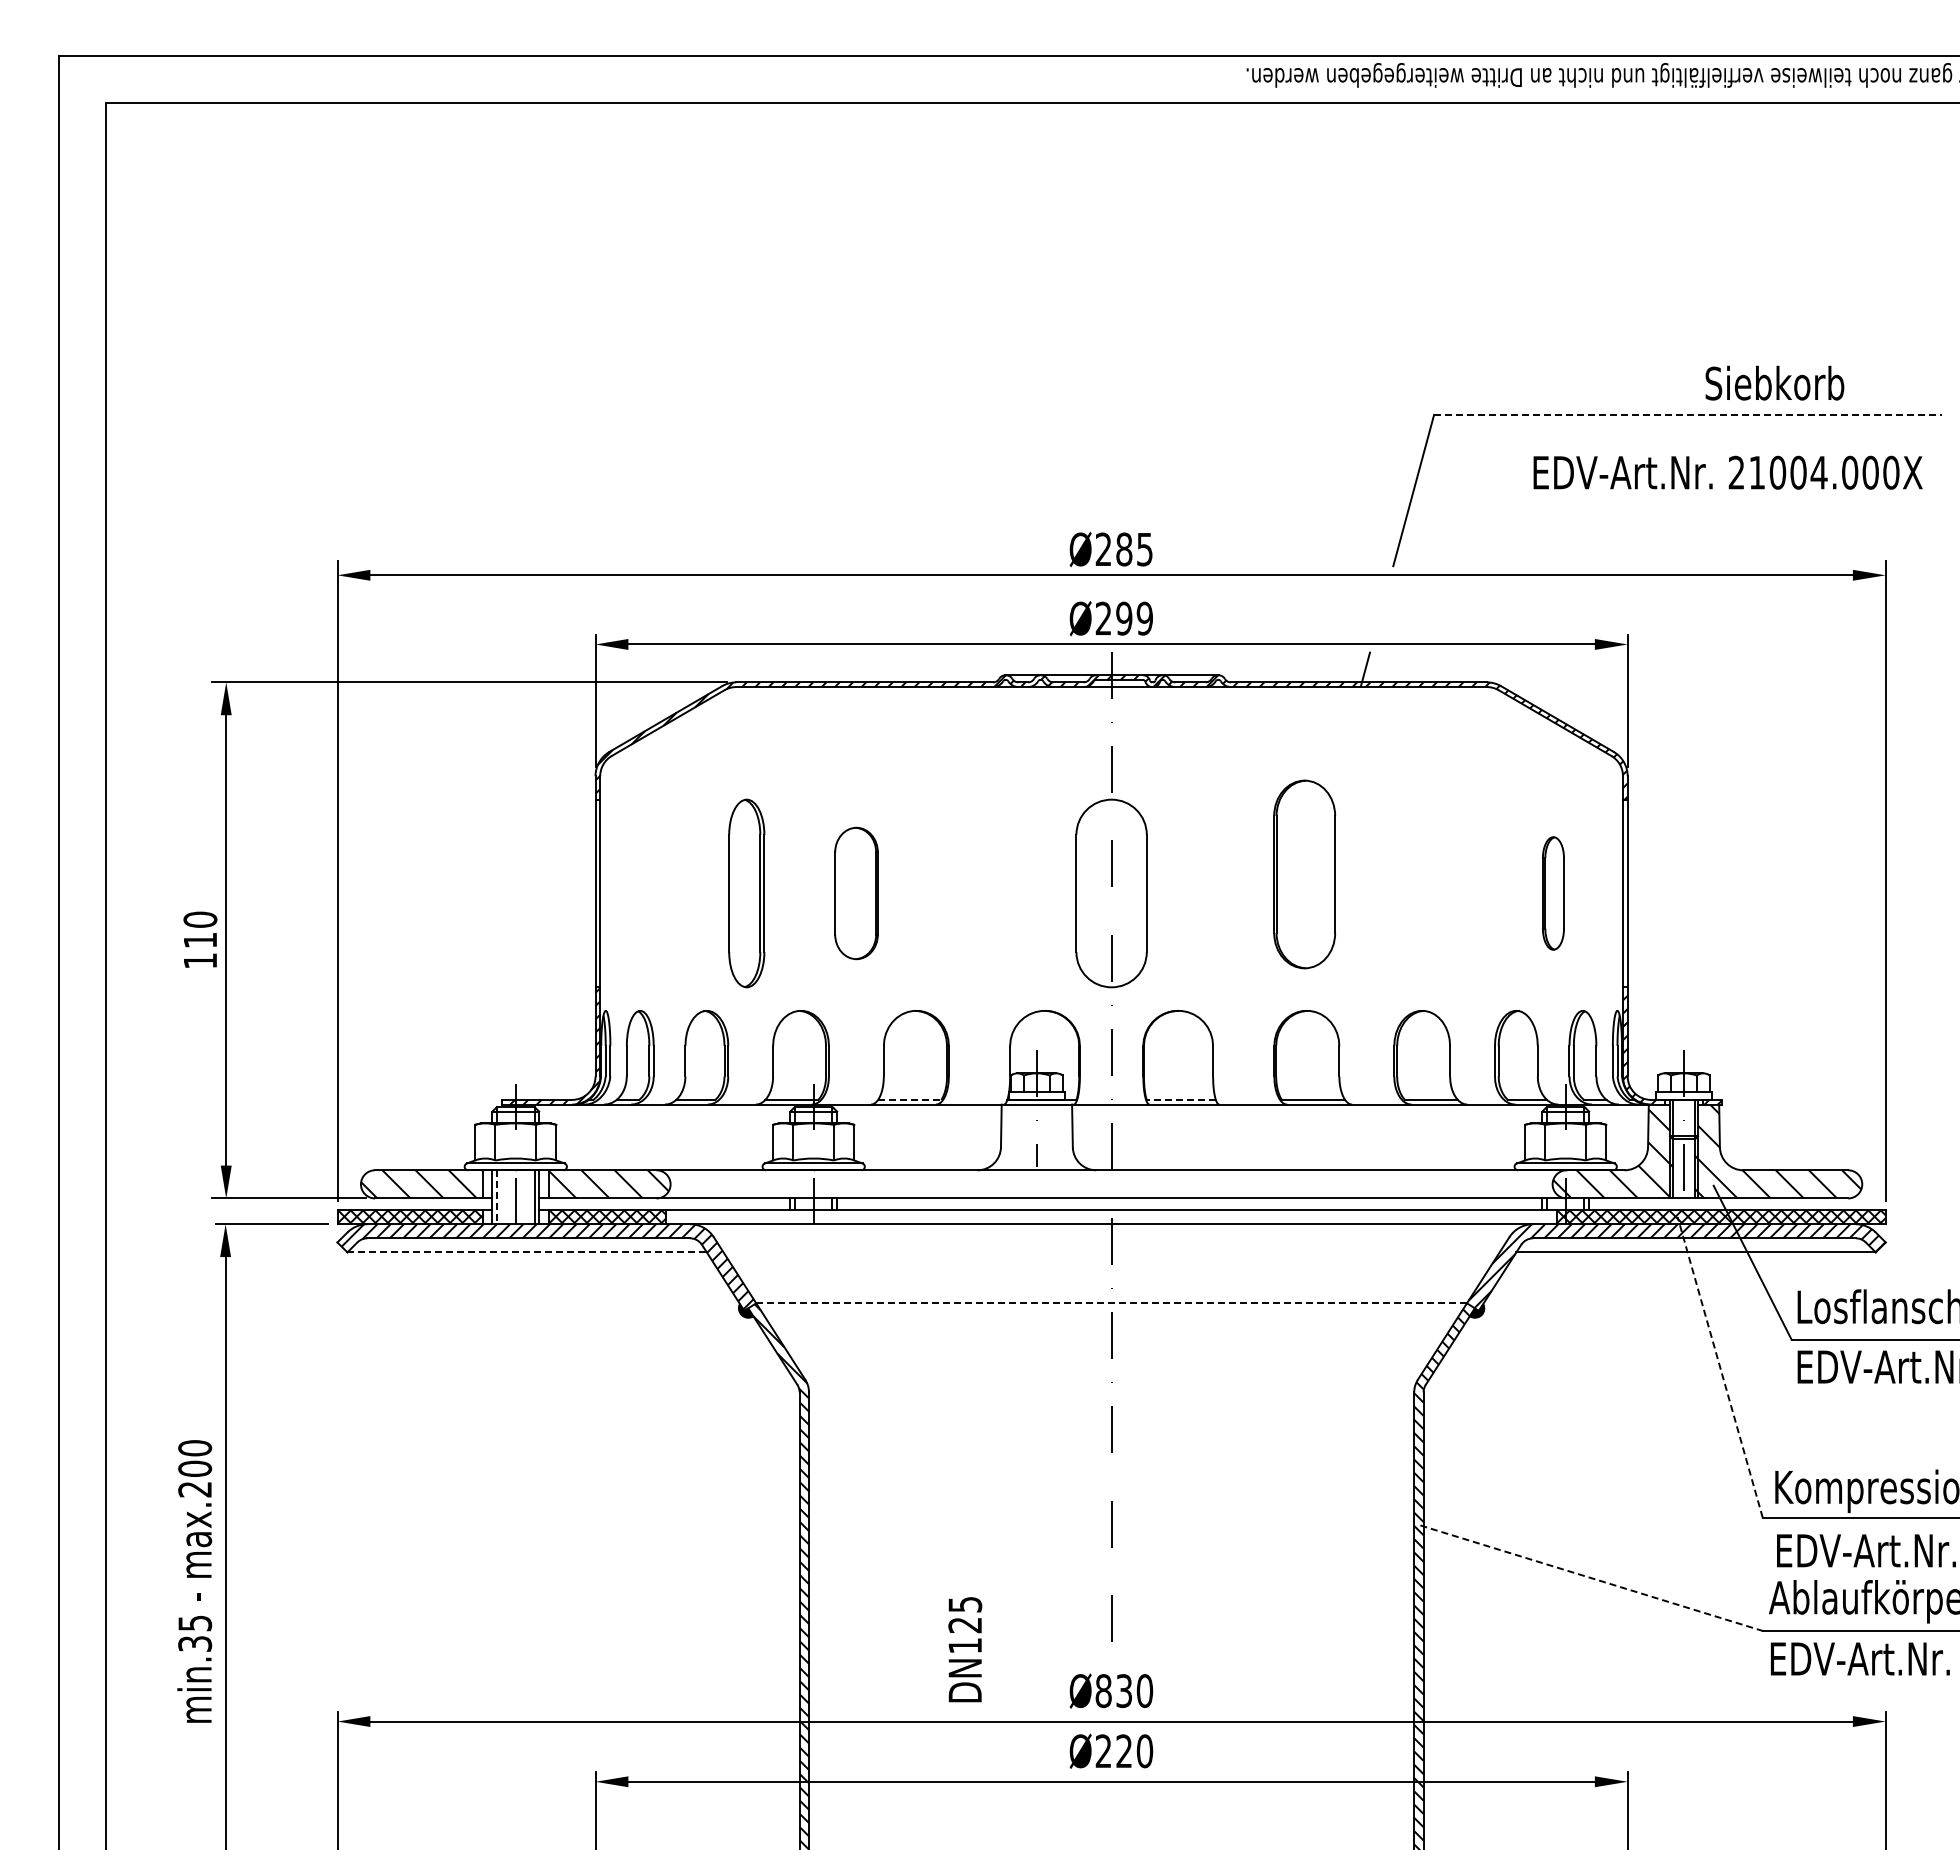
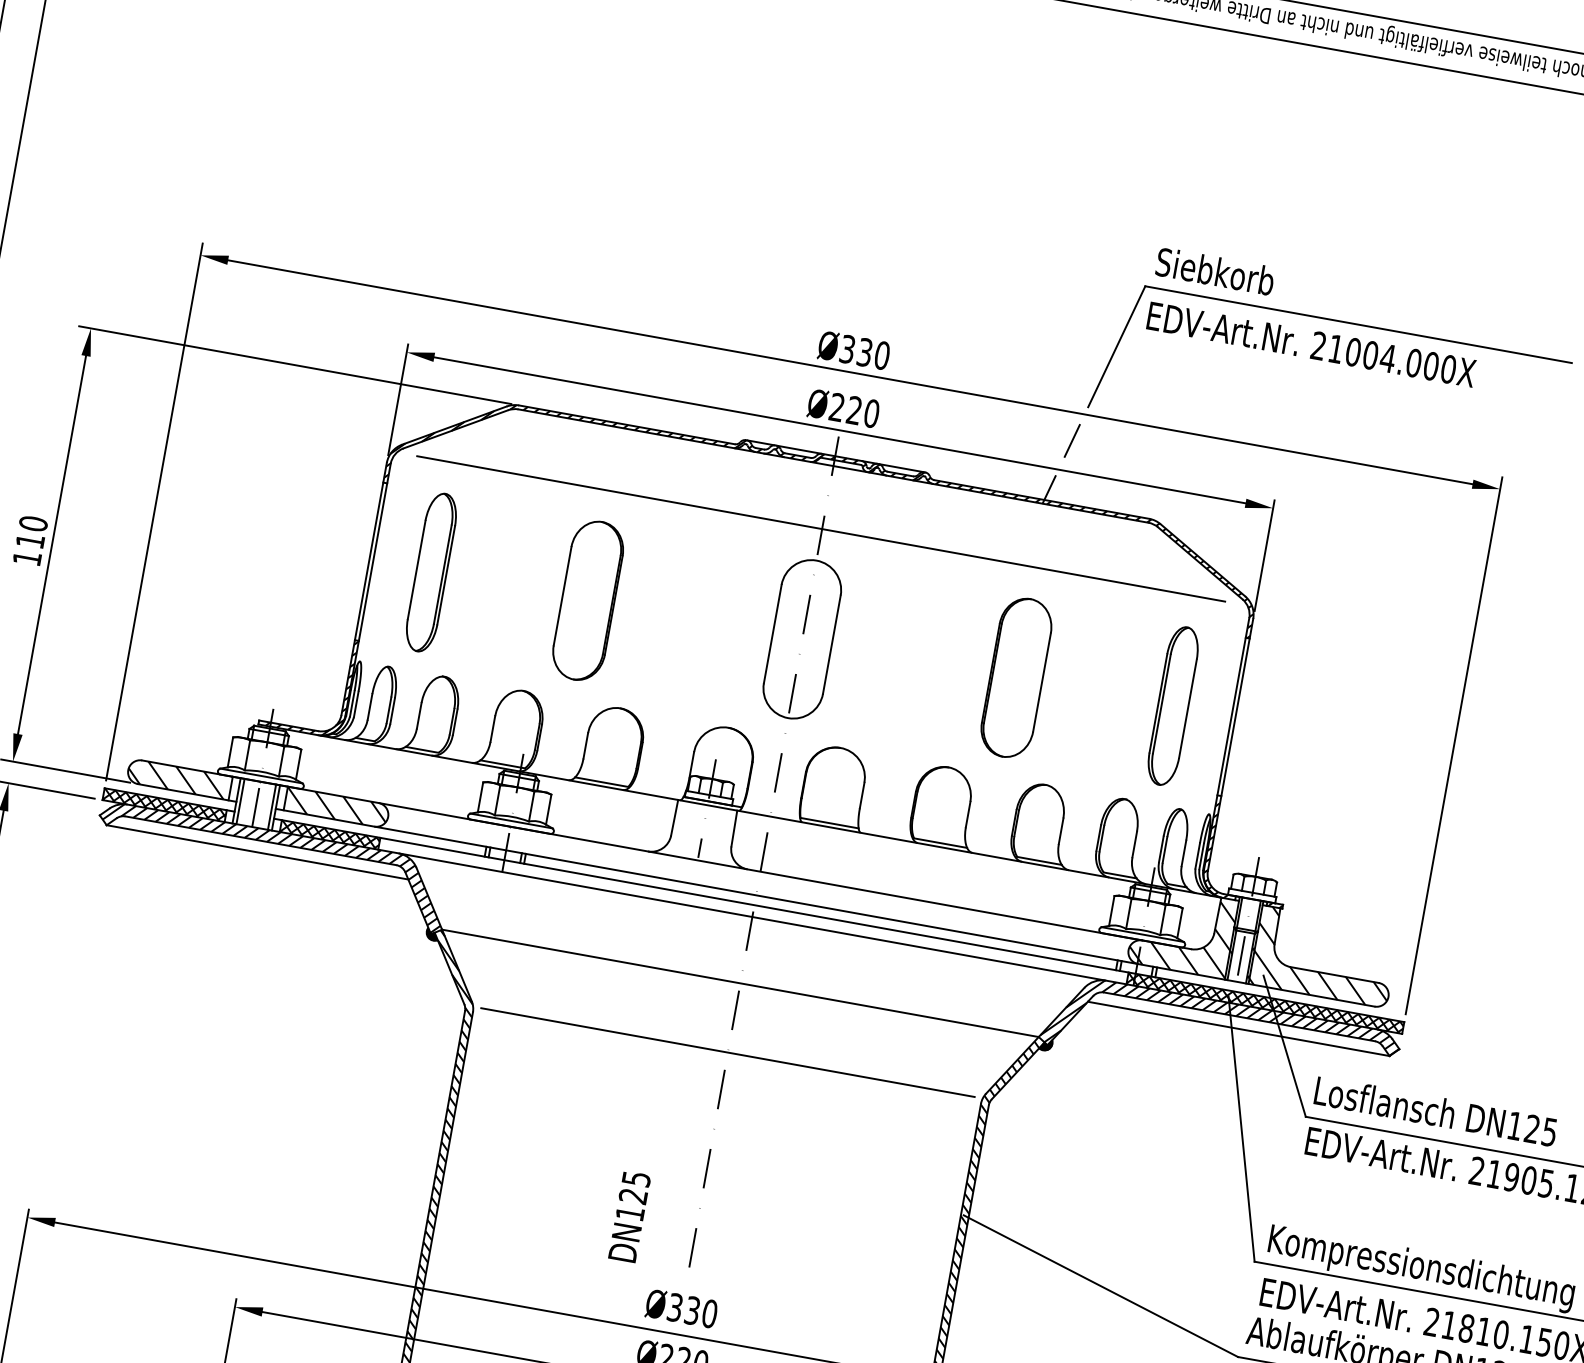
text: (1774, 382) -> (1215, 270), moved
line: (1688, 414) -> (1358, 324), dashed -> solid
text: (1727, 472) -> (1311, 344), moved
text: (1124, 549) -> (865, 352), Ø285 -> Ø330
line: (1381, 608) -> (1071, 440), added
text: (1134, 618) -> (863, 411), Ø299 -> Ø220
line: (1110, 762) -> (821, 529), added
part: (1304, 874) -> (1016, 677), moved
part: (746, 893) -> (431, 572), moved
part: (856, 893) -> (588, 600), size x1.43
part: (1553, 893) -> (1173, 706), size x1.67
line: (909, 1099) -> (601, 781), dashed -> solid
line: (1181, 1099) -> (829, 822), dashed -> solid
line: (497, 1197) -> (240, 801), dashed -> solid
line: (527, 1252) -> (257, 852), dashed -> solid
line: (1112, 1303) -> (741, 983), dashed -> solid
line: (1720, 1366) -> (1241, 1128), dashed -> solid
line: (1111, 1385) -> (727, 1052), added
line: (1590, 1577) -> (1101, 1285), dashed -> solid
text: (965, 1649) -> (629, 1216), moved
text: (1103, 1690) -> (675, 1307), Ø830 -> Ø330

